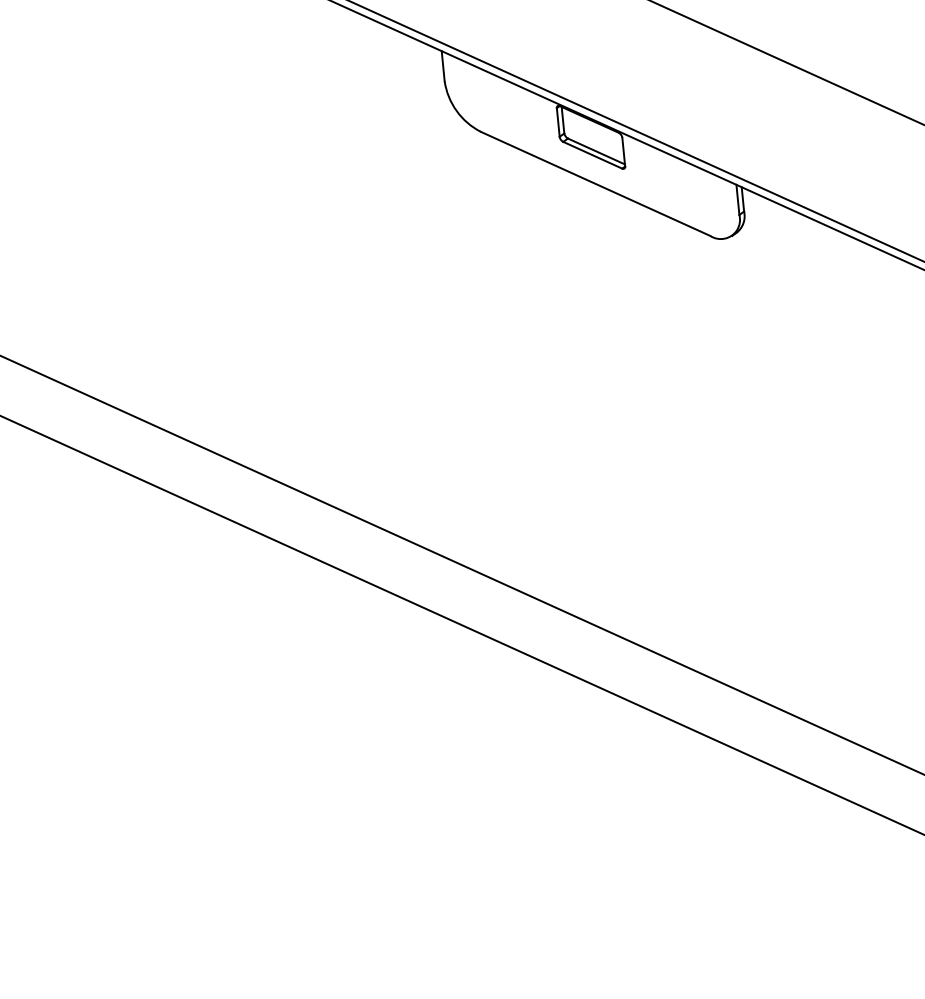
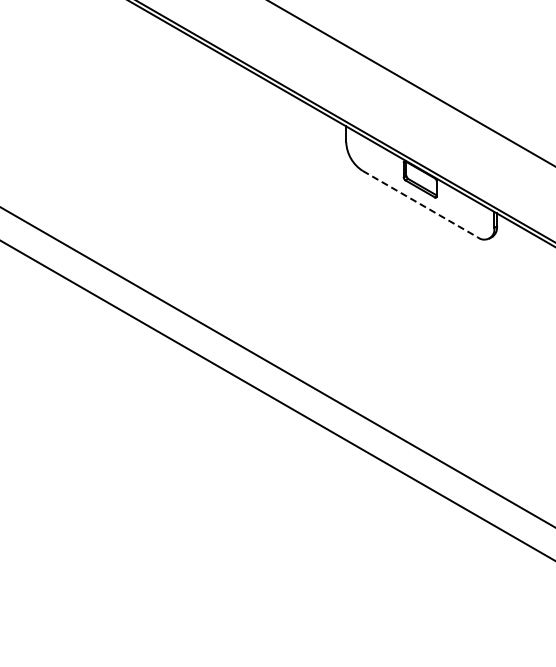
line: (596, 184) -> (420, 204), solid -> dashed

